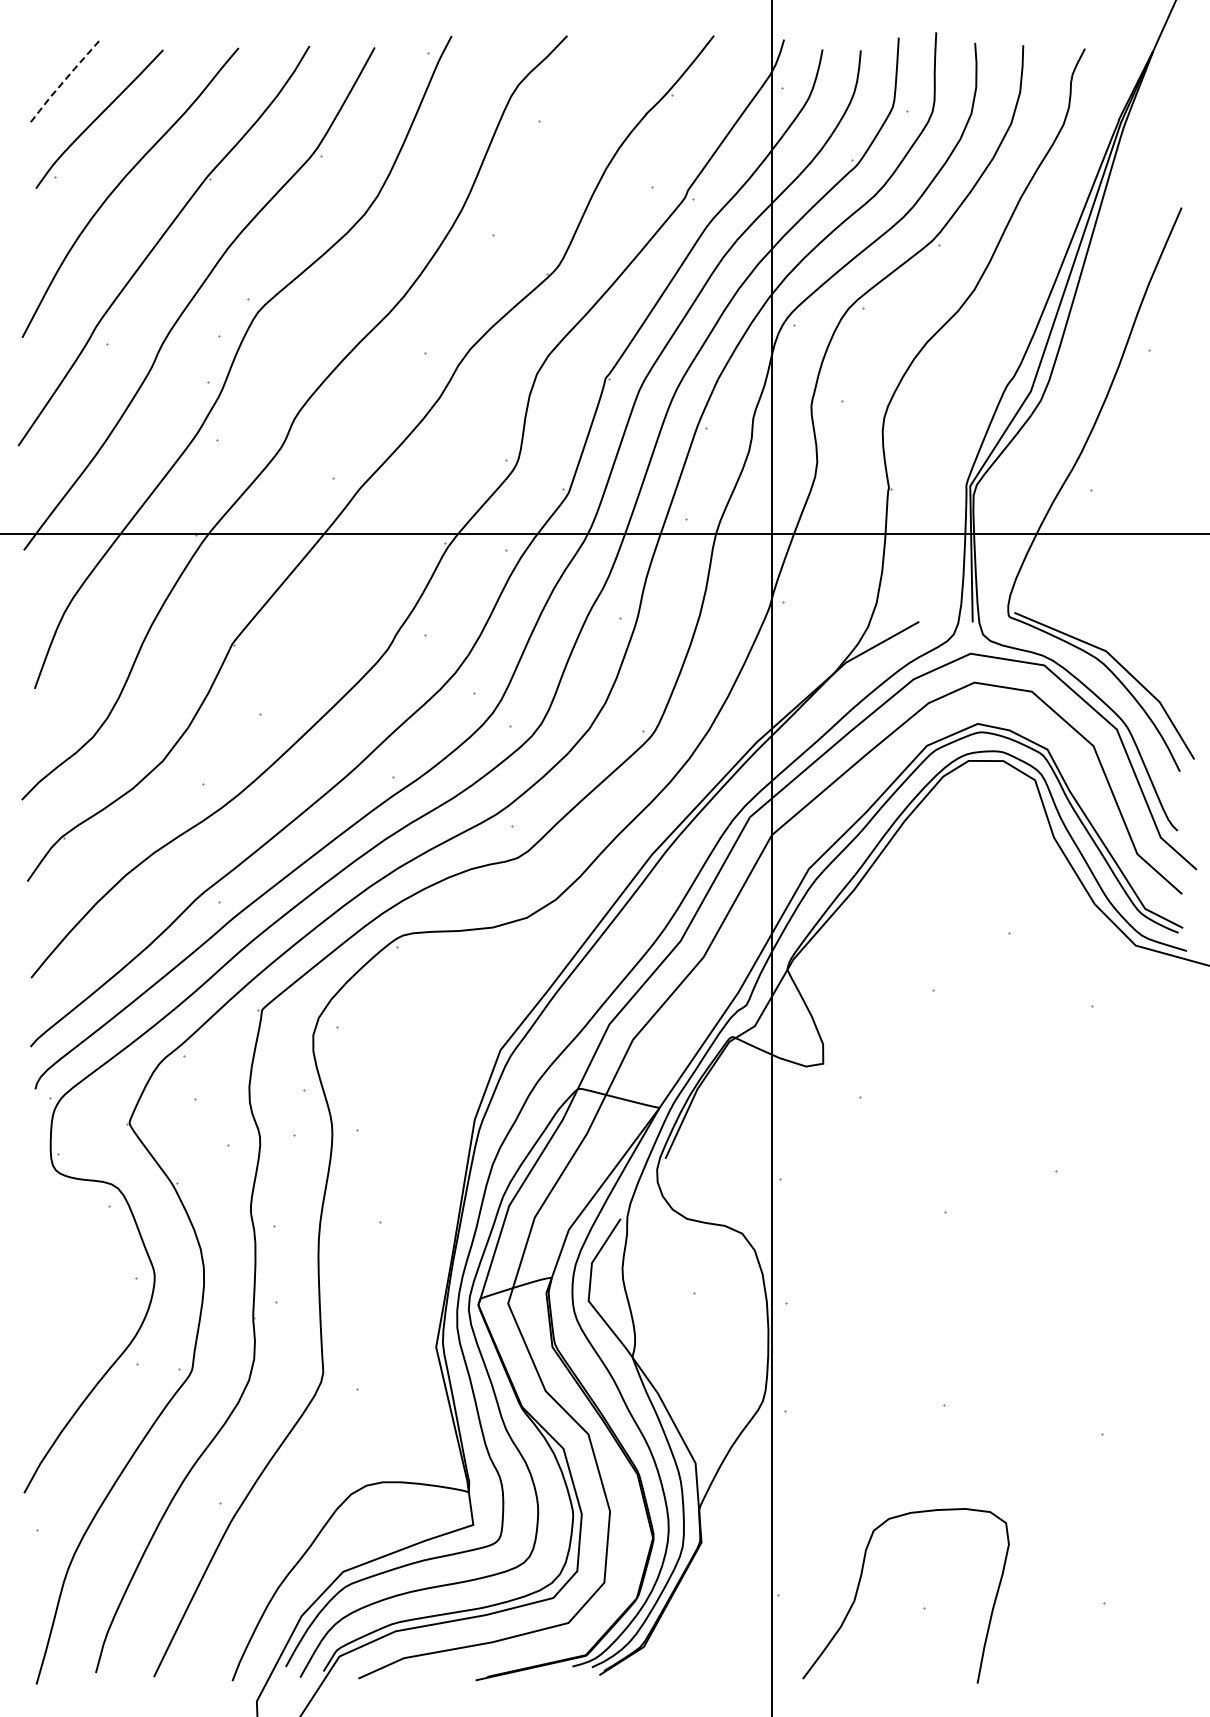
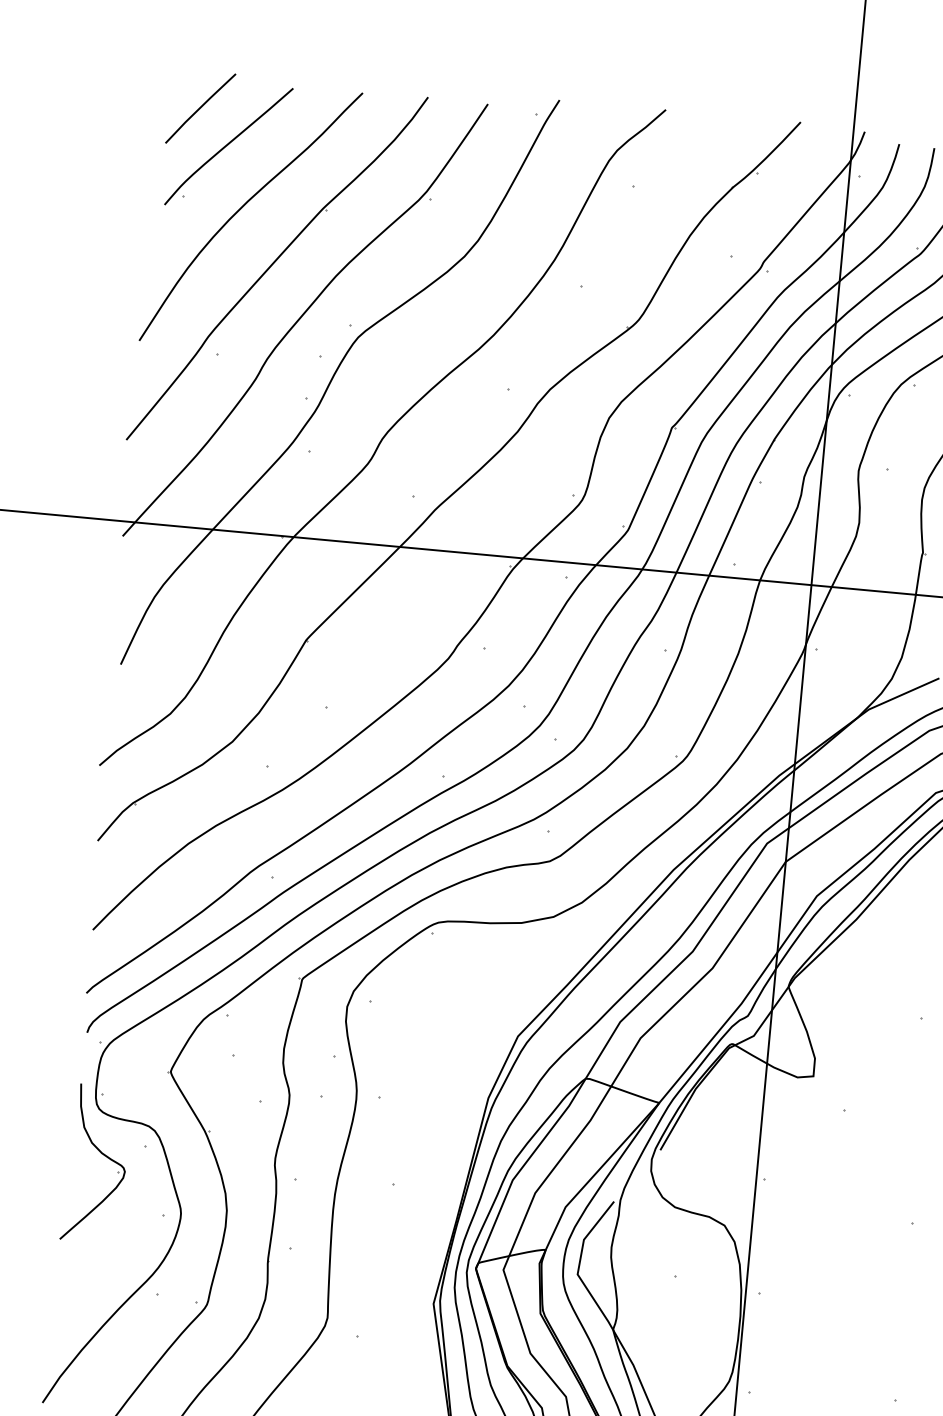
line: (65, 80) -> (200, 108), dashed -> solid
part: (65, 1220) -> (103, 1155), added

